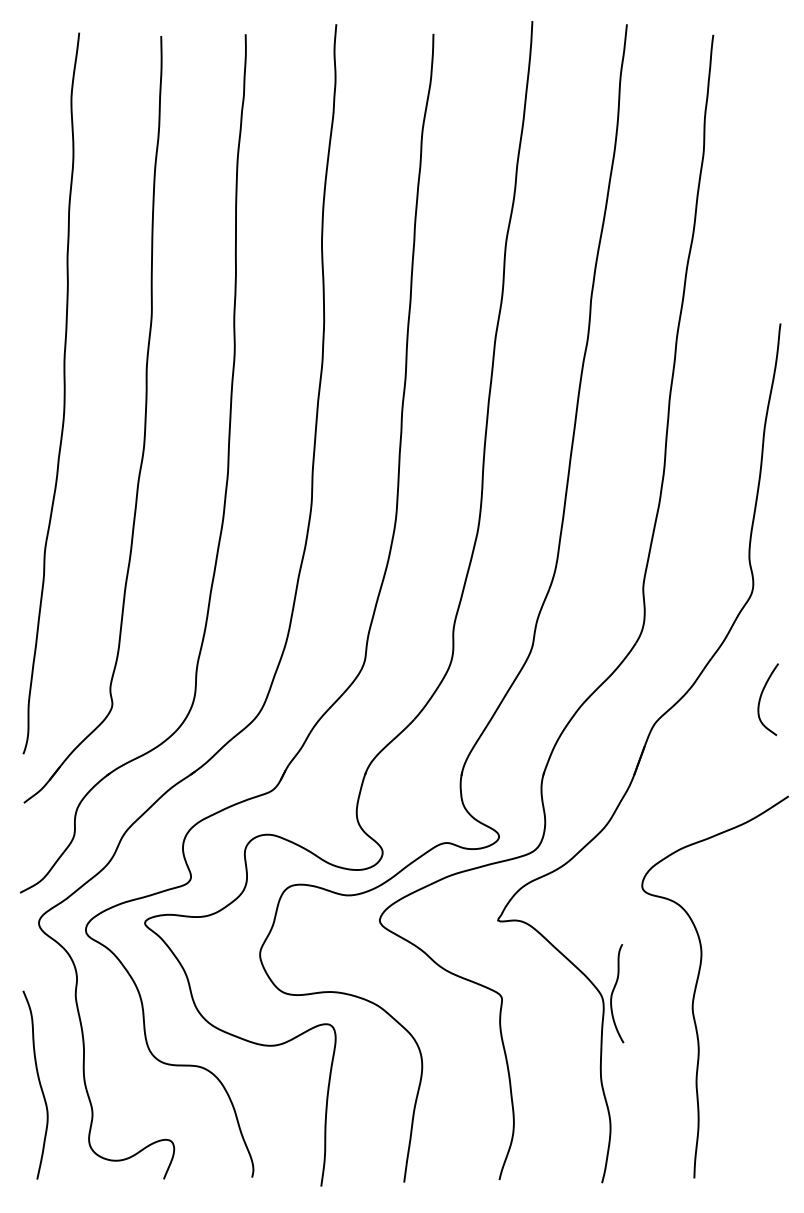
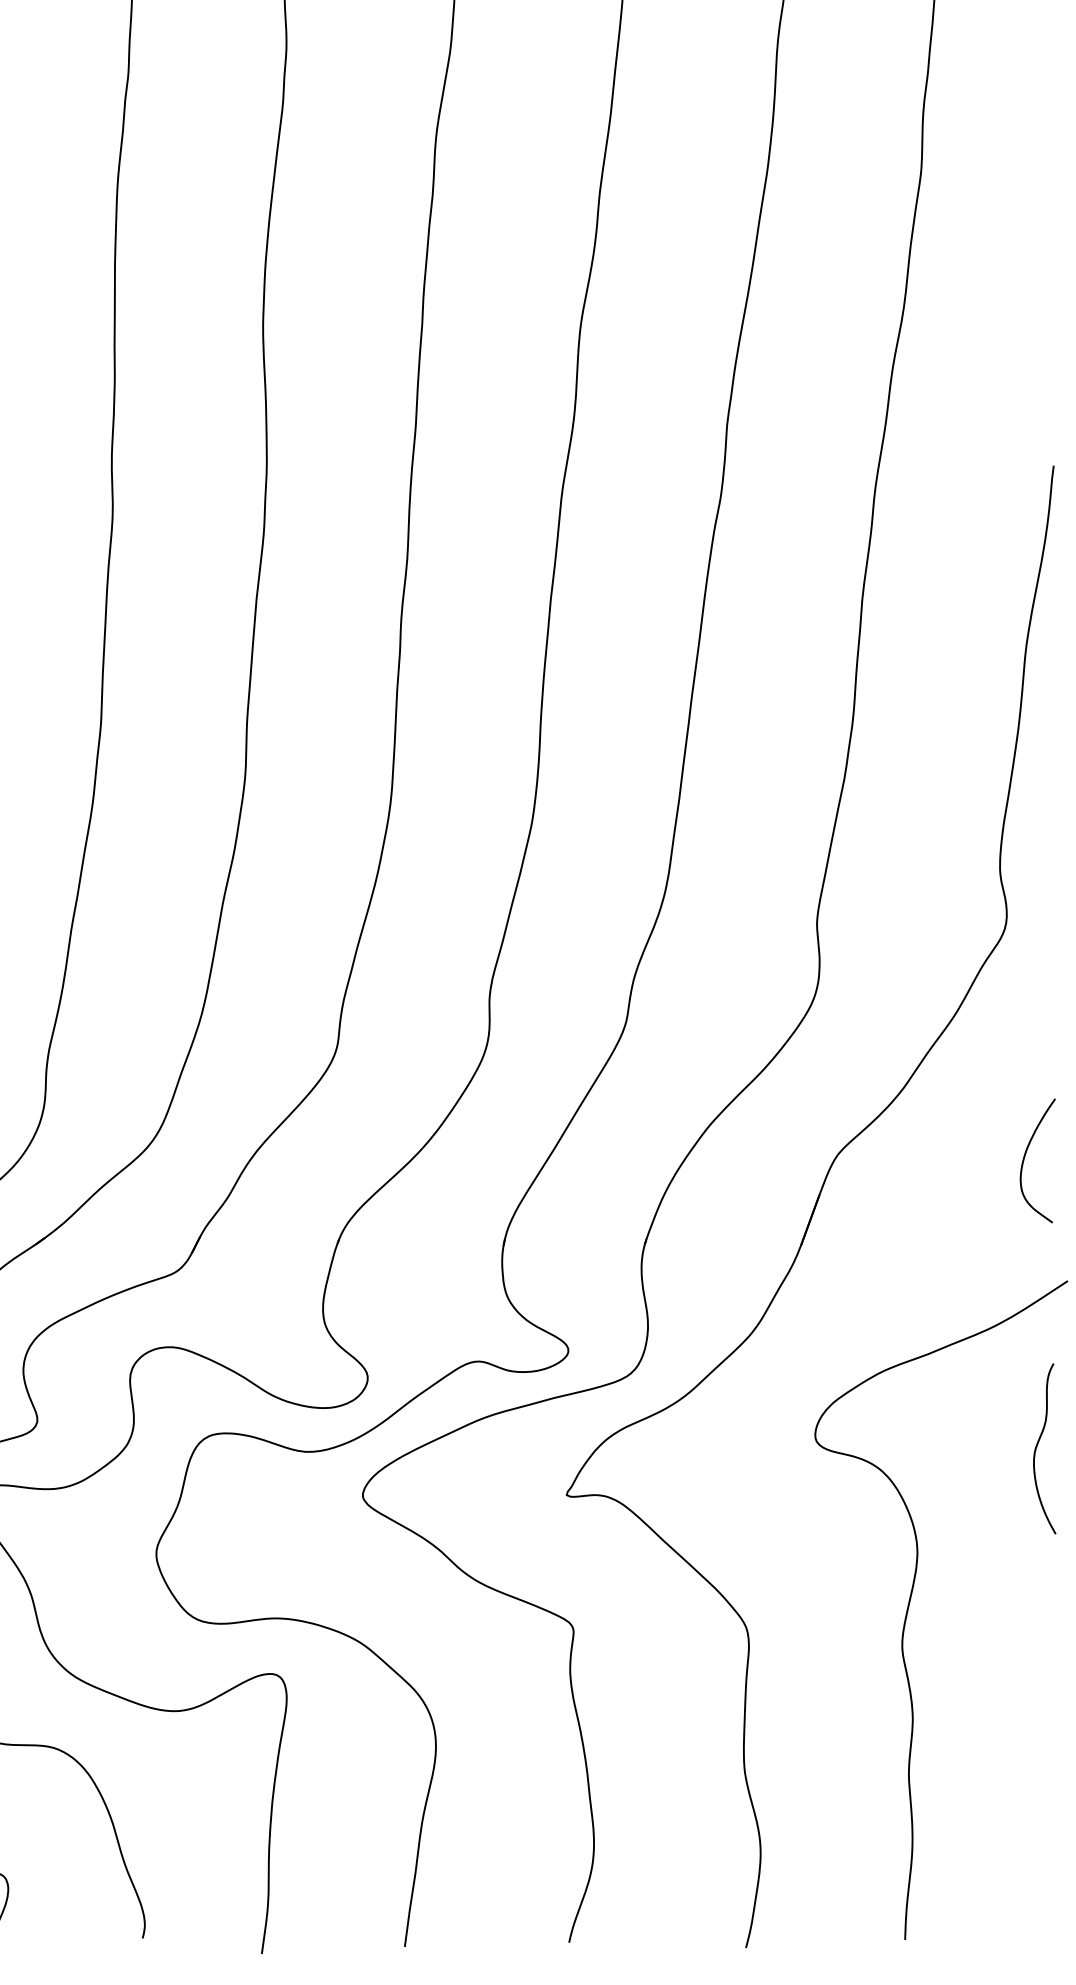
curve: (761, 698) -> (1026, 1158), moved
curve: (613, 993) -> (1038, 1448), moved

